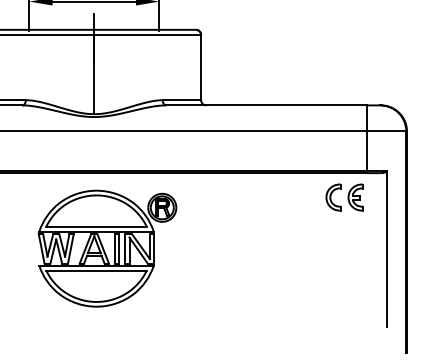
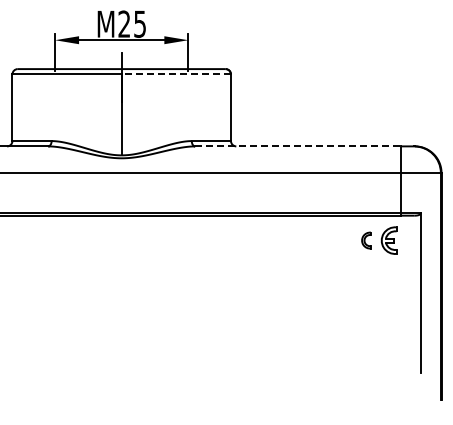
line: (147, 35) -> (176, 74), solid -> dashed
line: (267, 105) -> (298, 146), solid -> dashed
part: (333, 197) -> (366, 240), size x0.6
part: (106, 248) -> (134, 292), removed

